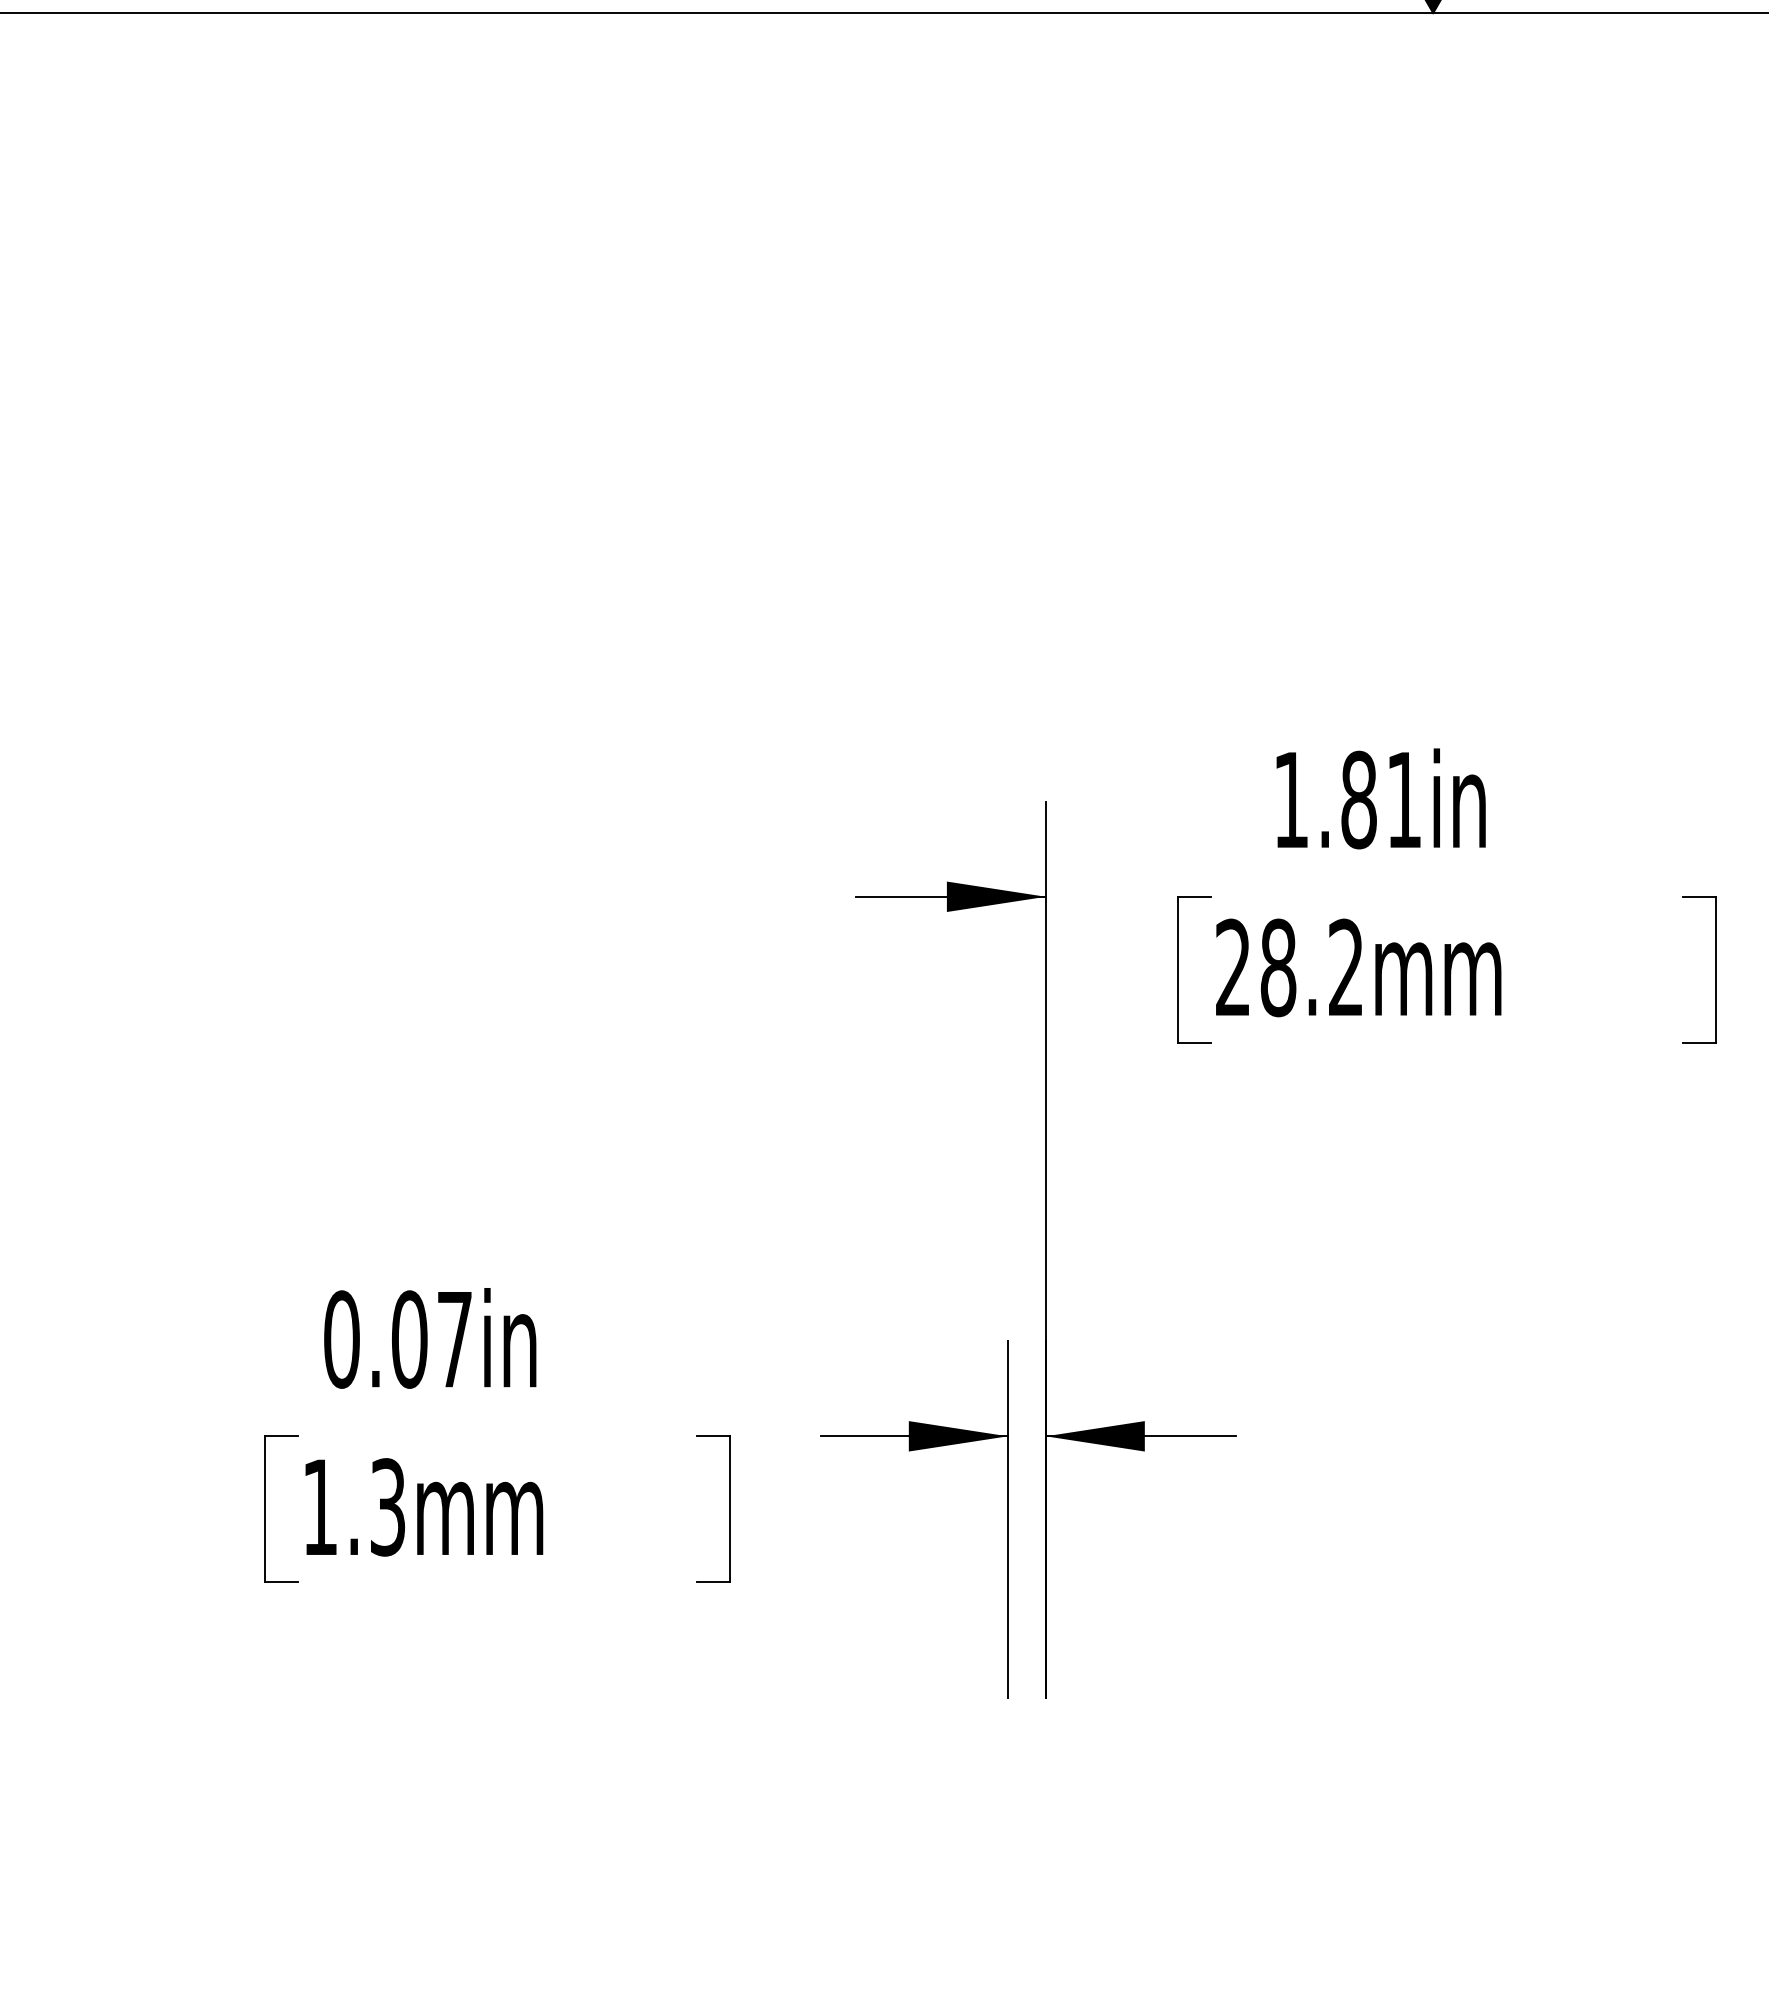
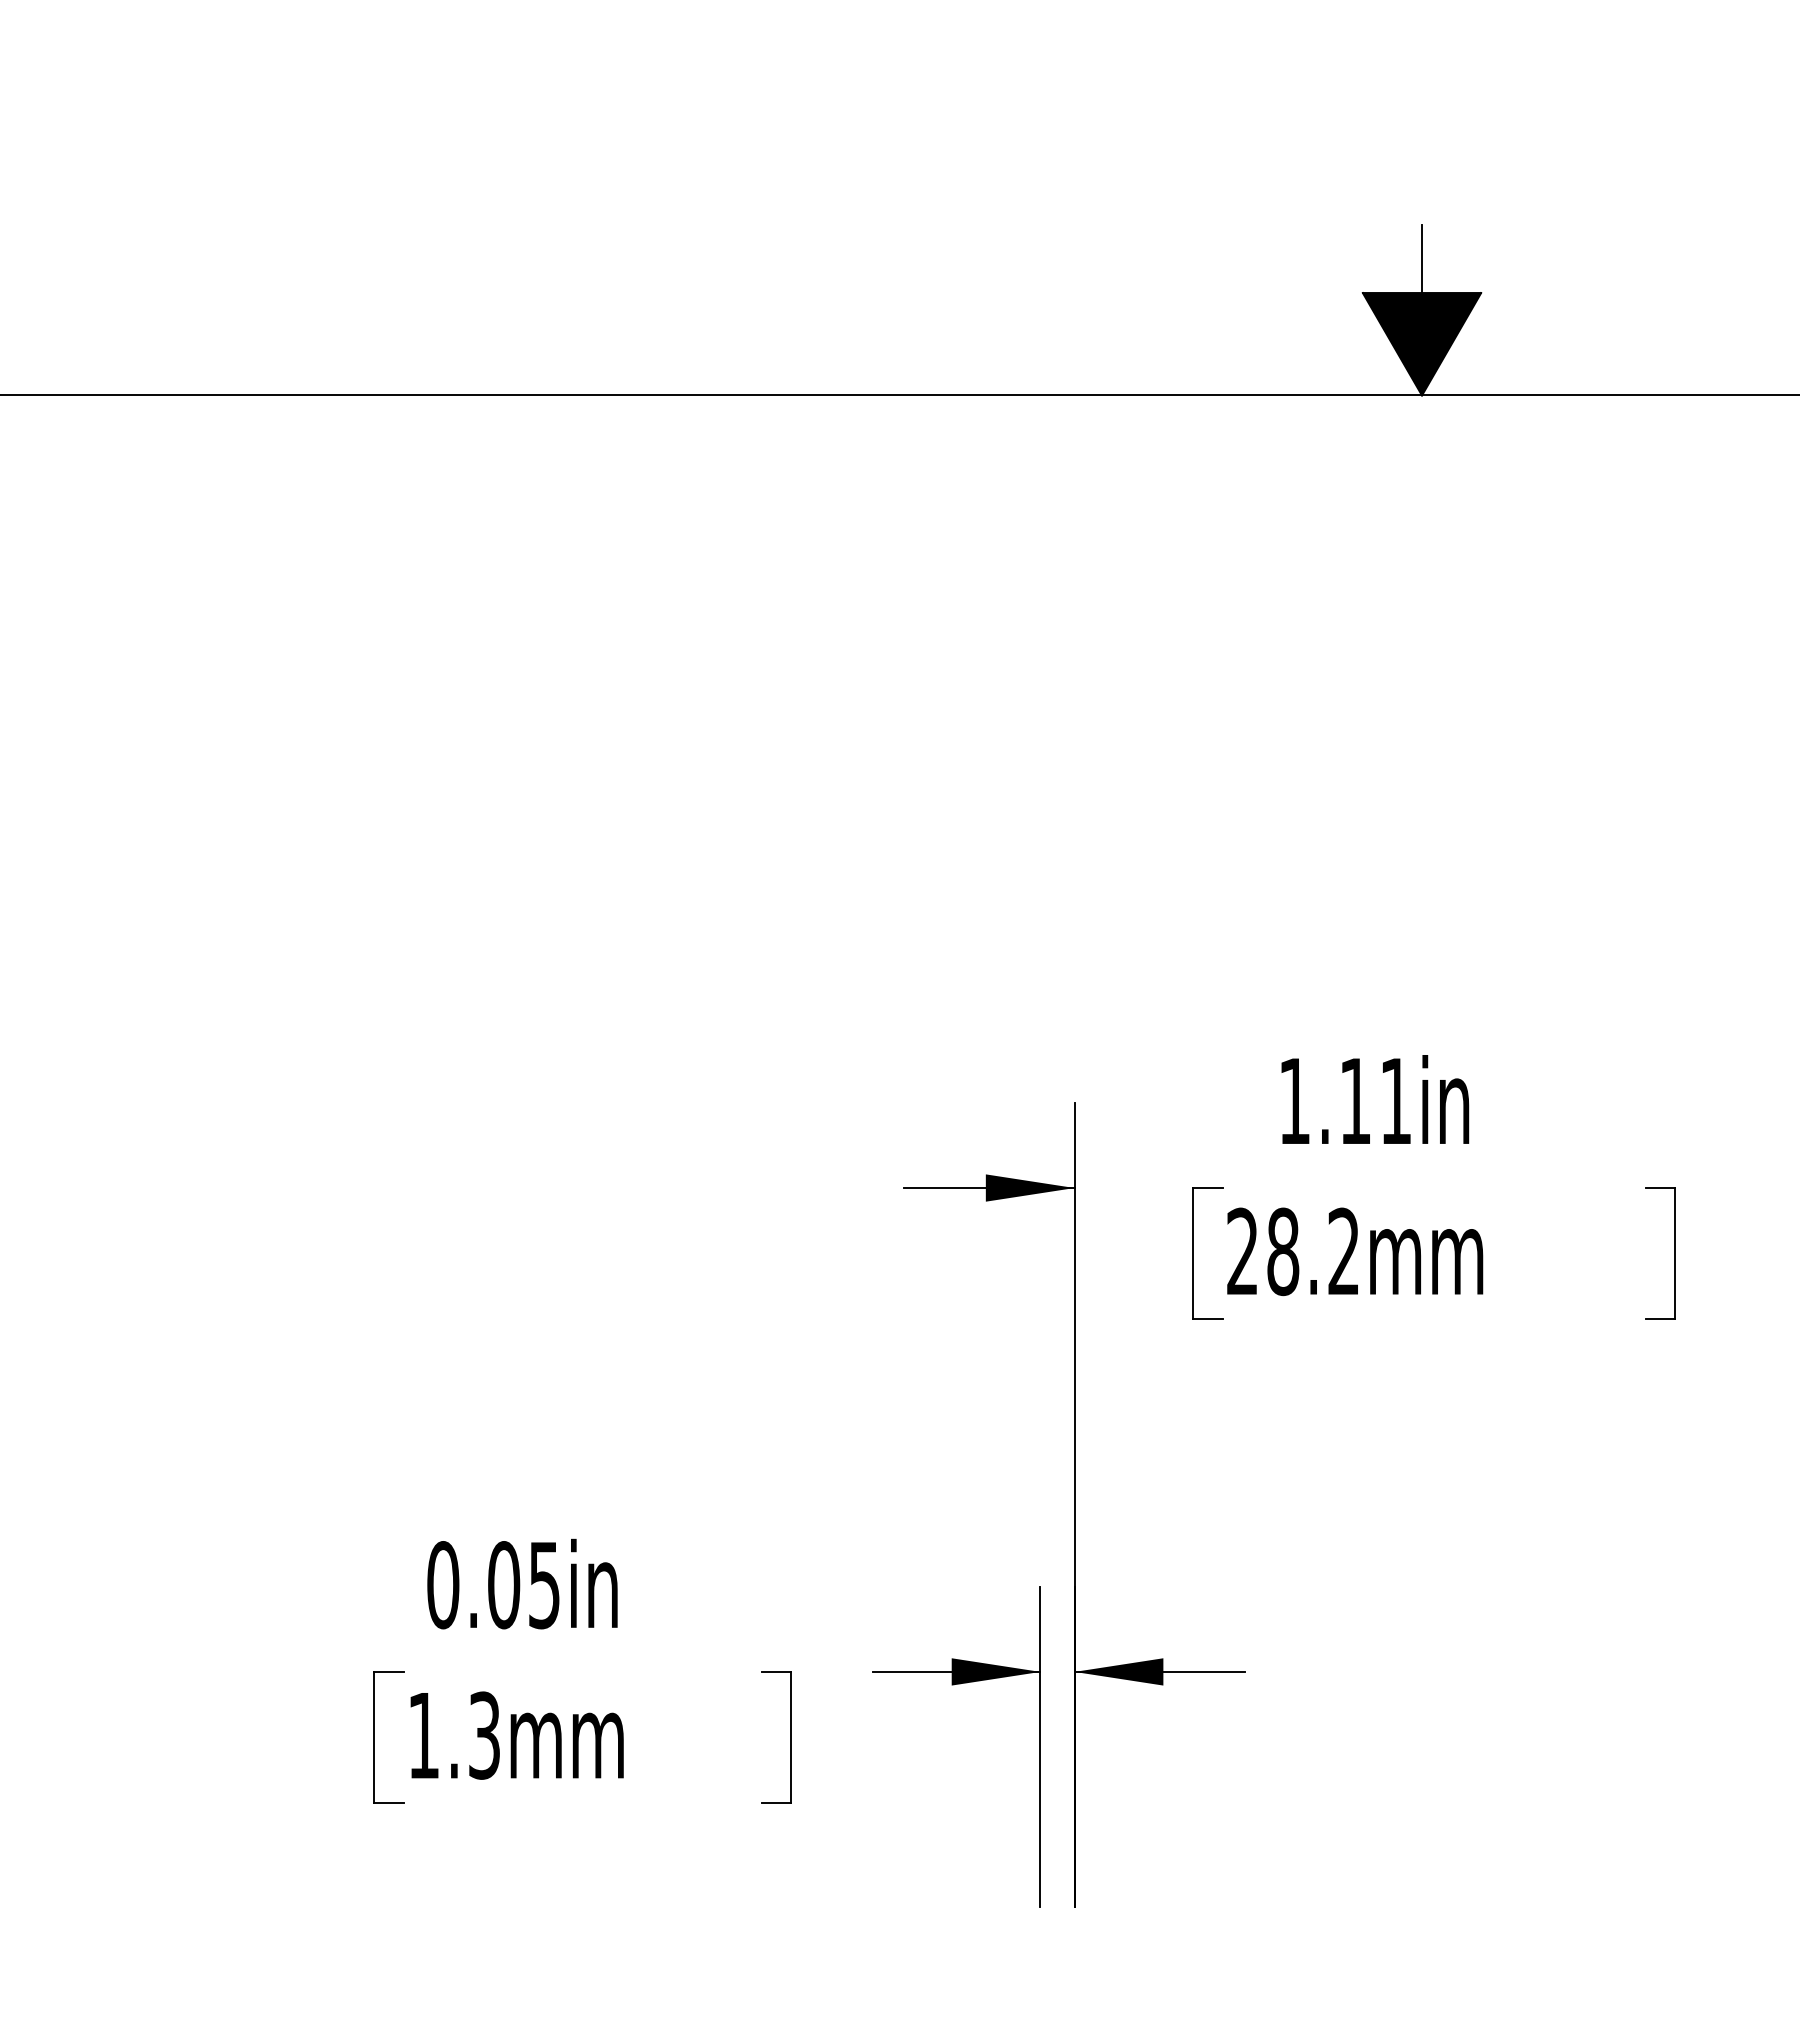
text: (1359, 800) -> (1355, 1101), 1.81in -> 1.11in
text: (454, 1339) -> (544, 1585), 0.07in -> 0.05in

